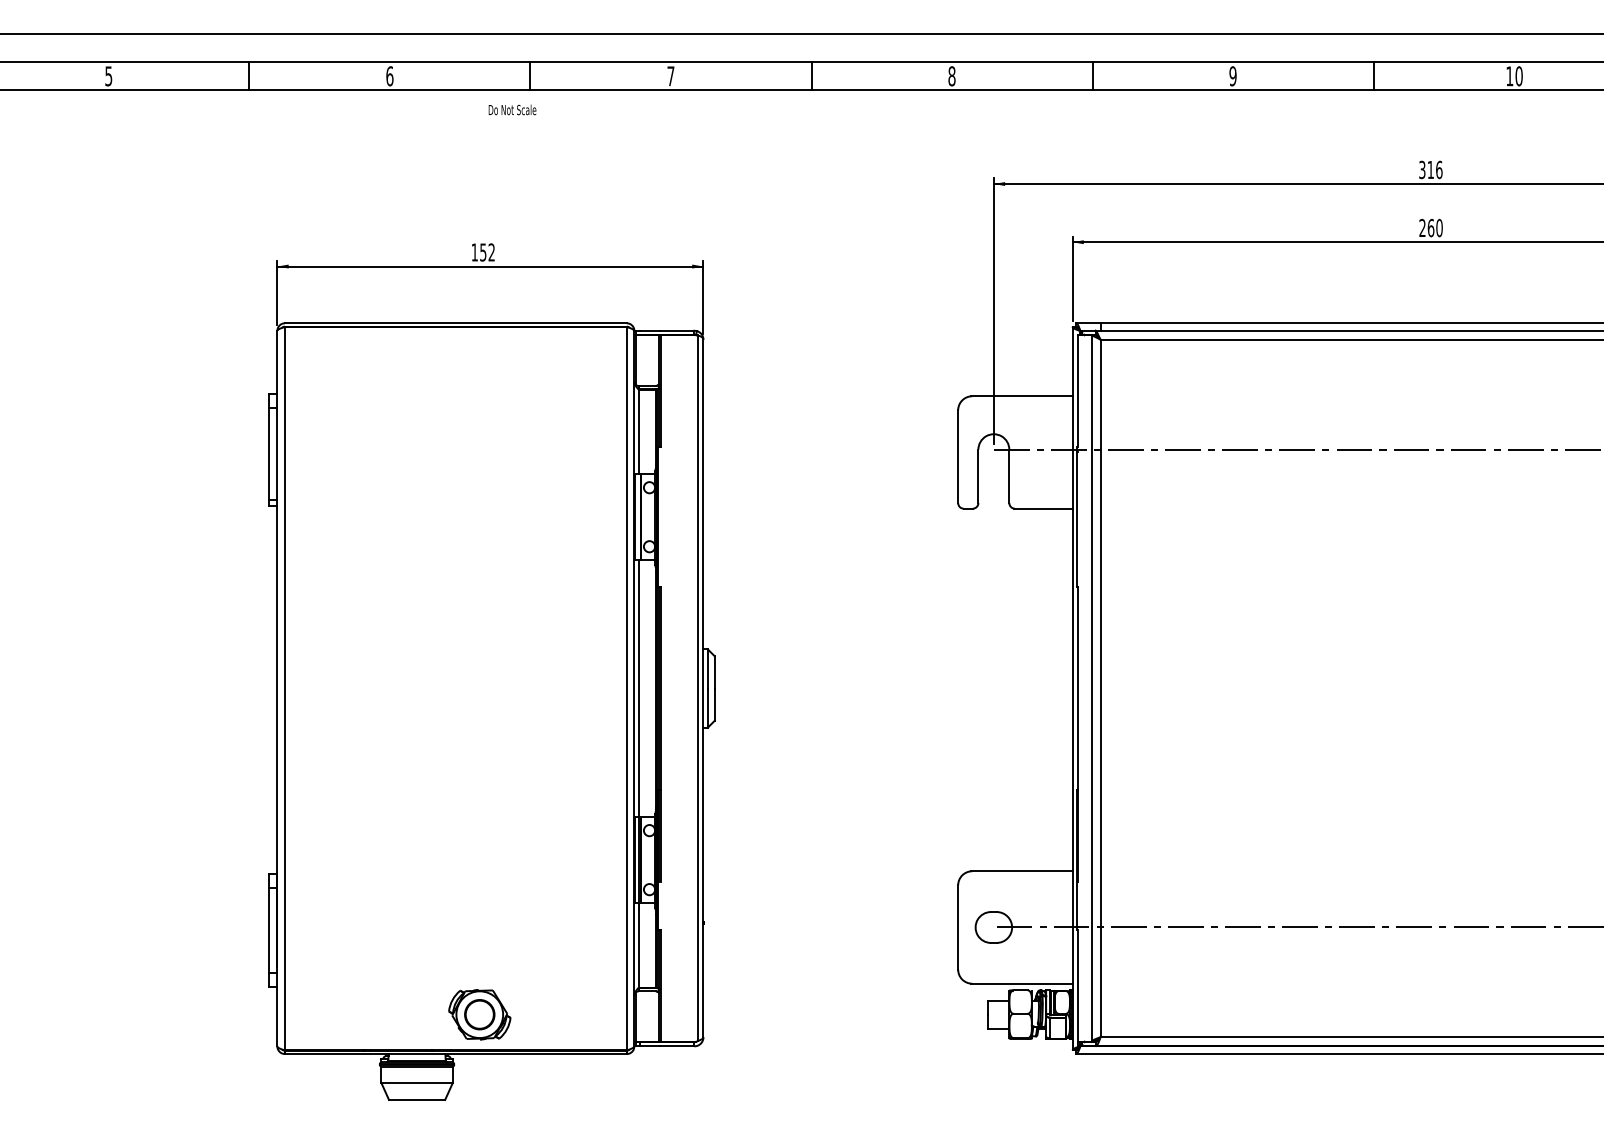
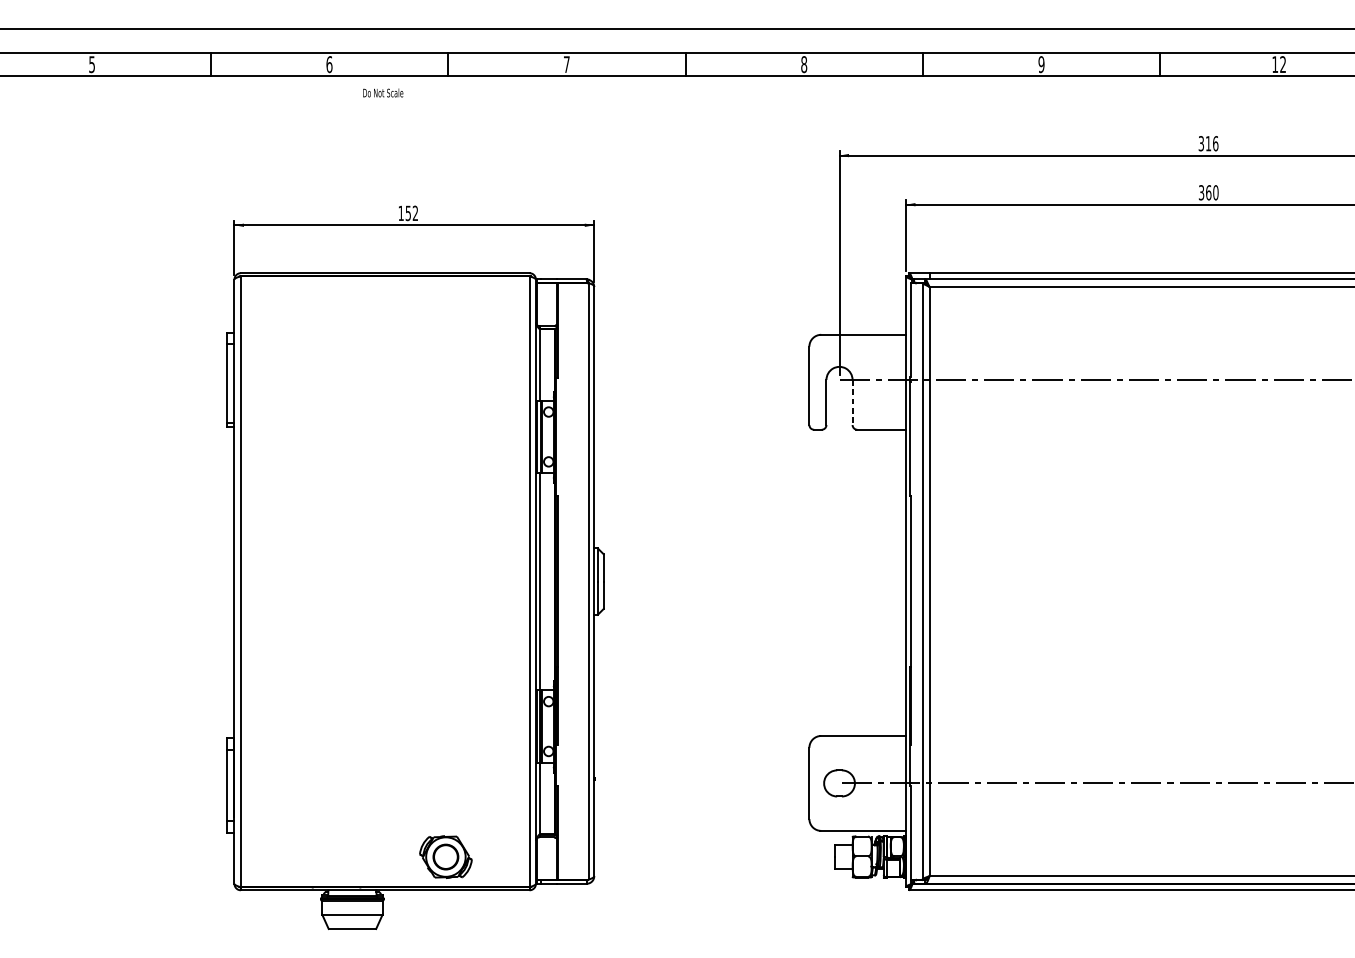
text: (1518, 76) -> (1282, 64), 10 -> 12
text: (512, 109) -> (383, 92), moved
text: (1422, 228) -> (1201, 193), 260 -> 360
line: (1009, 476) -> (852, 402), solid -> dashed
part: (479, 1014) -> (445, 856), moved

